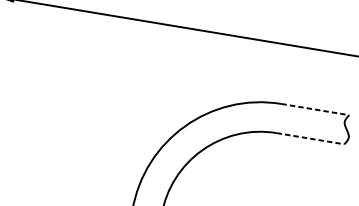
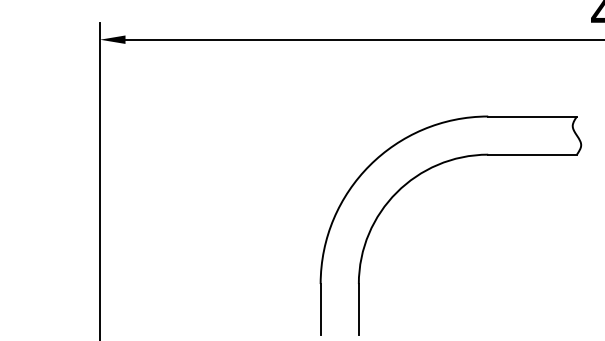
line: (316, 109) -> (533, 116), dashed -> solid
line: (311, 138) -> (533, 154), dashed -> solid

